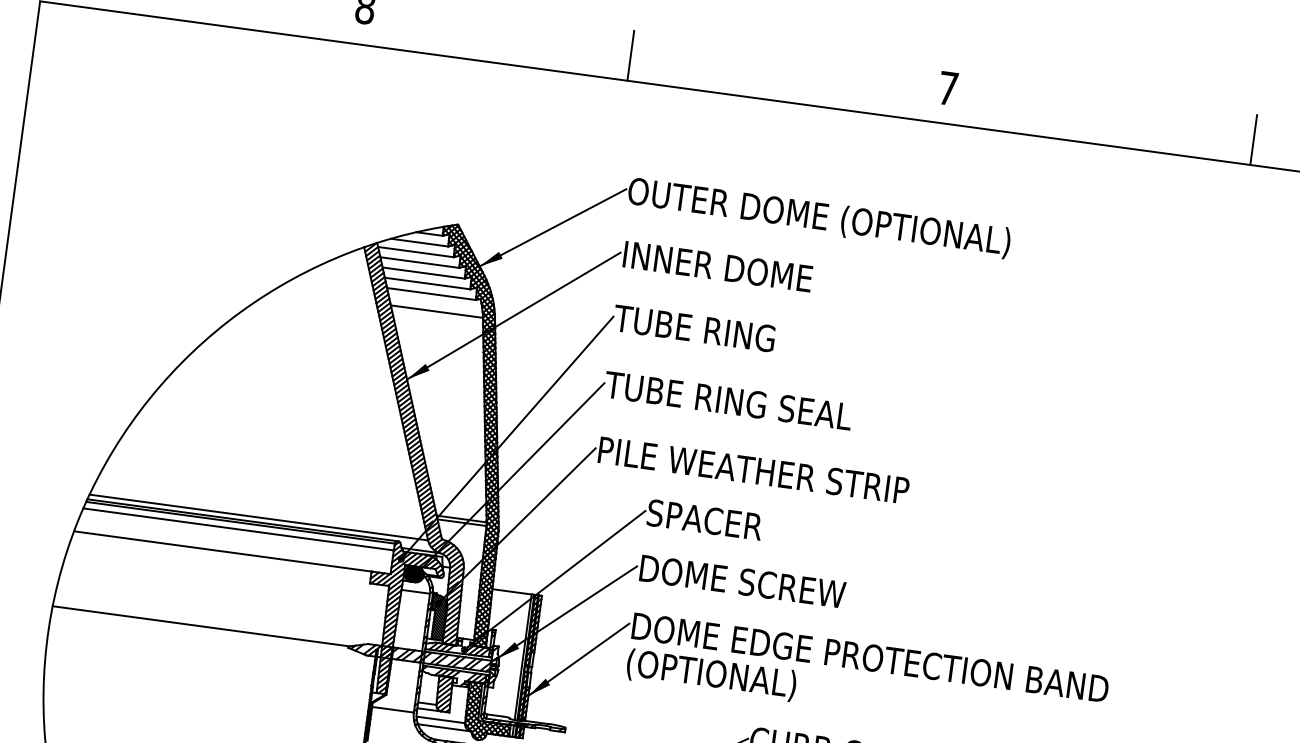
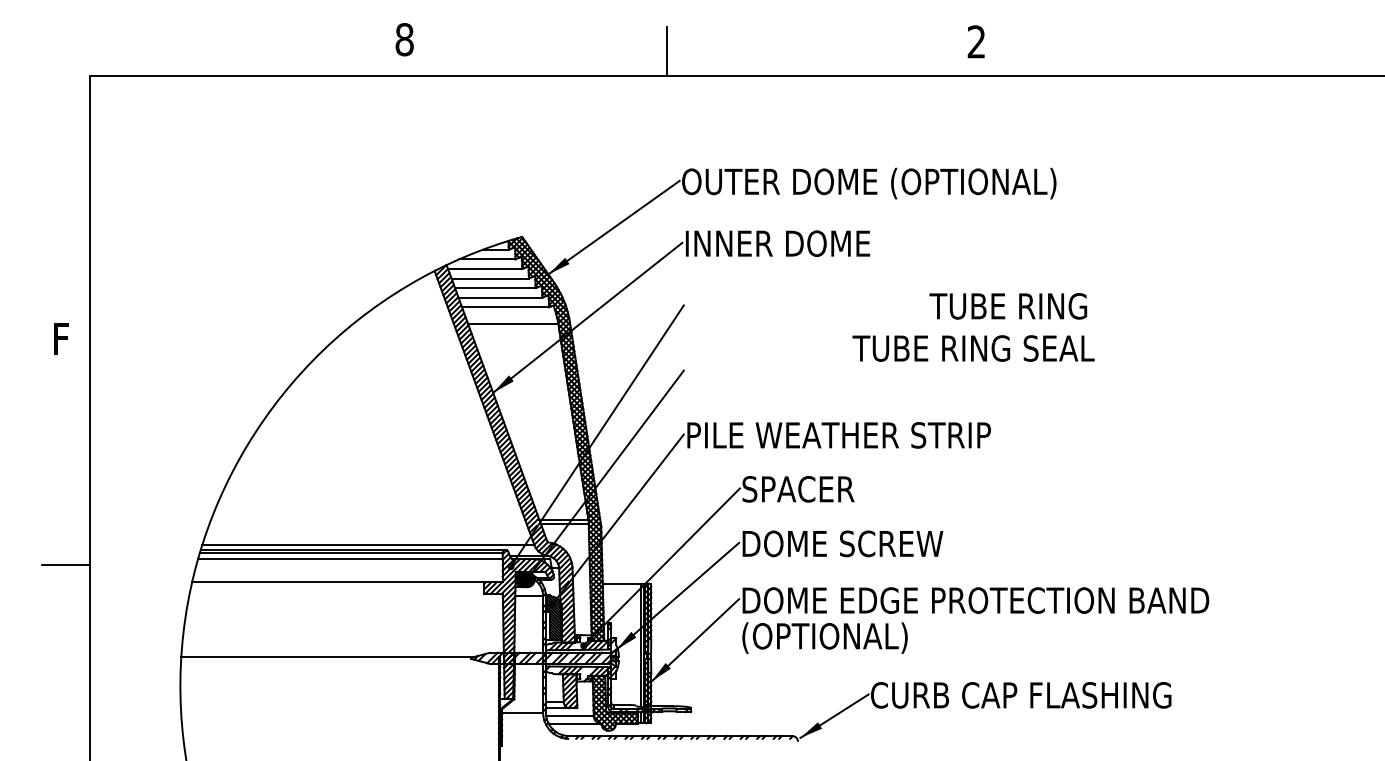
text: (948, 88) -> (976, 41), 7 -> 2
line: (1253, 139) -> (1277, 51), removed
text: (694, 328) -> (1008, 306), moved
text: (728, 400) -> (973, 348), moved

